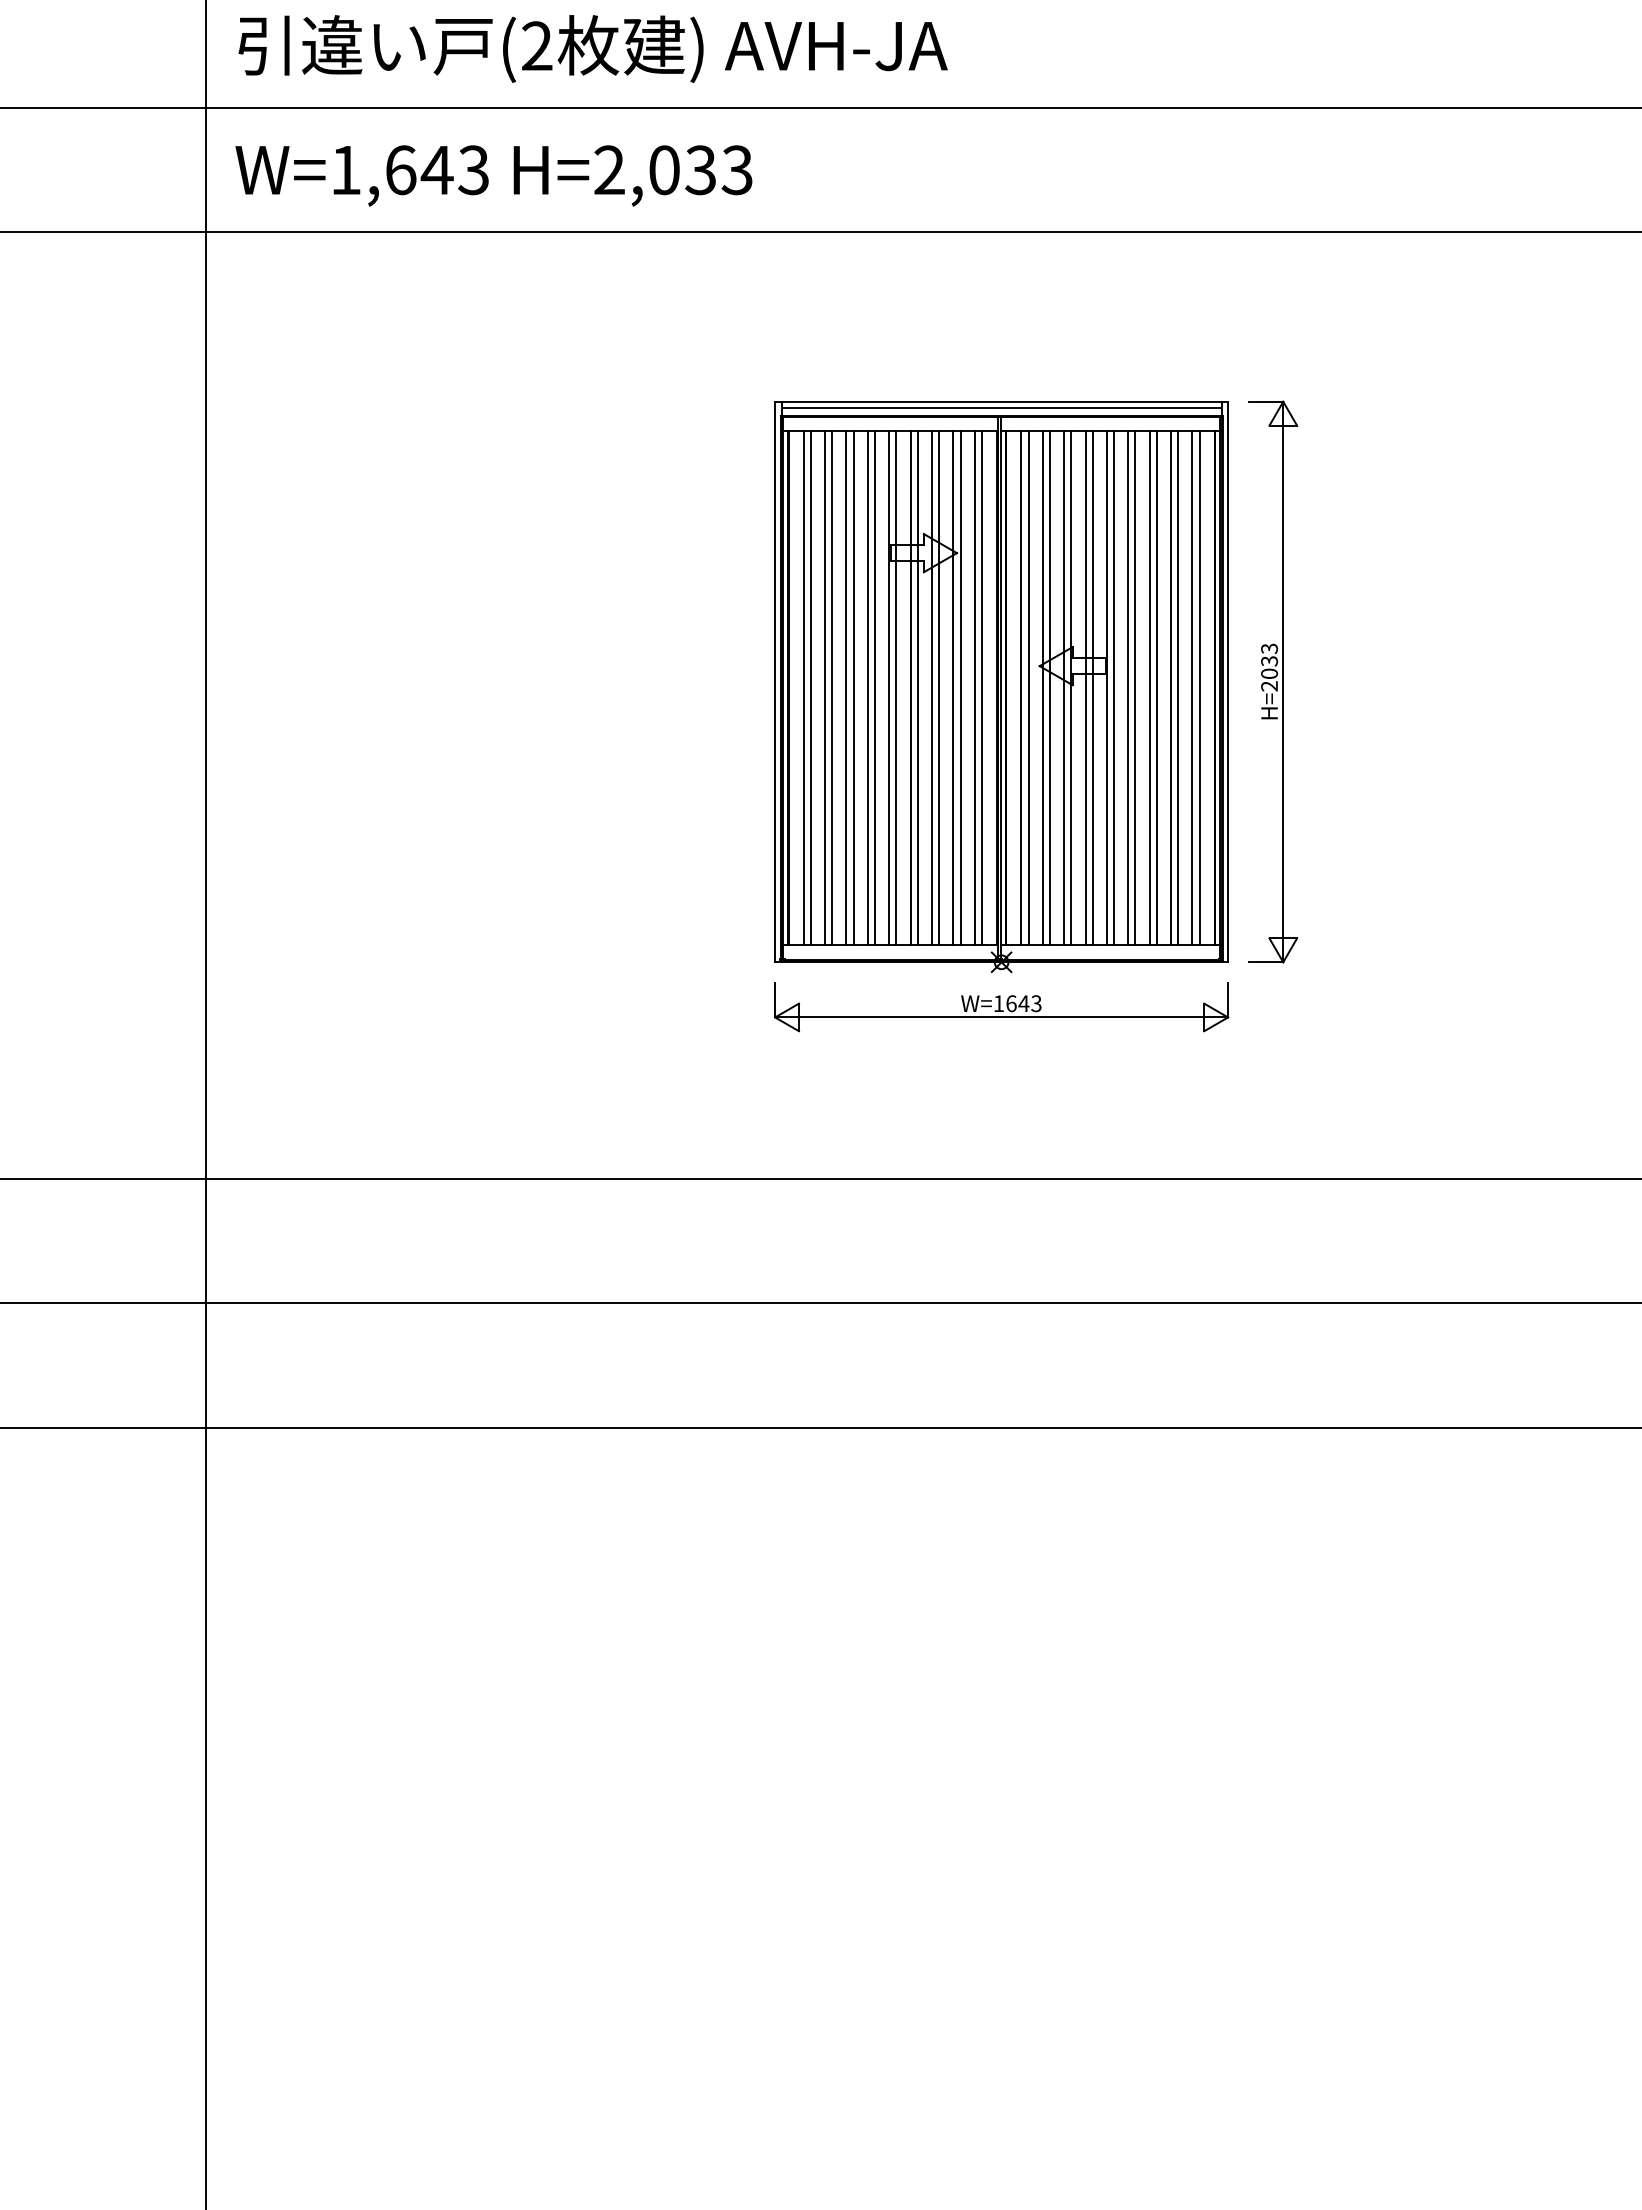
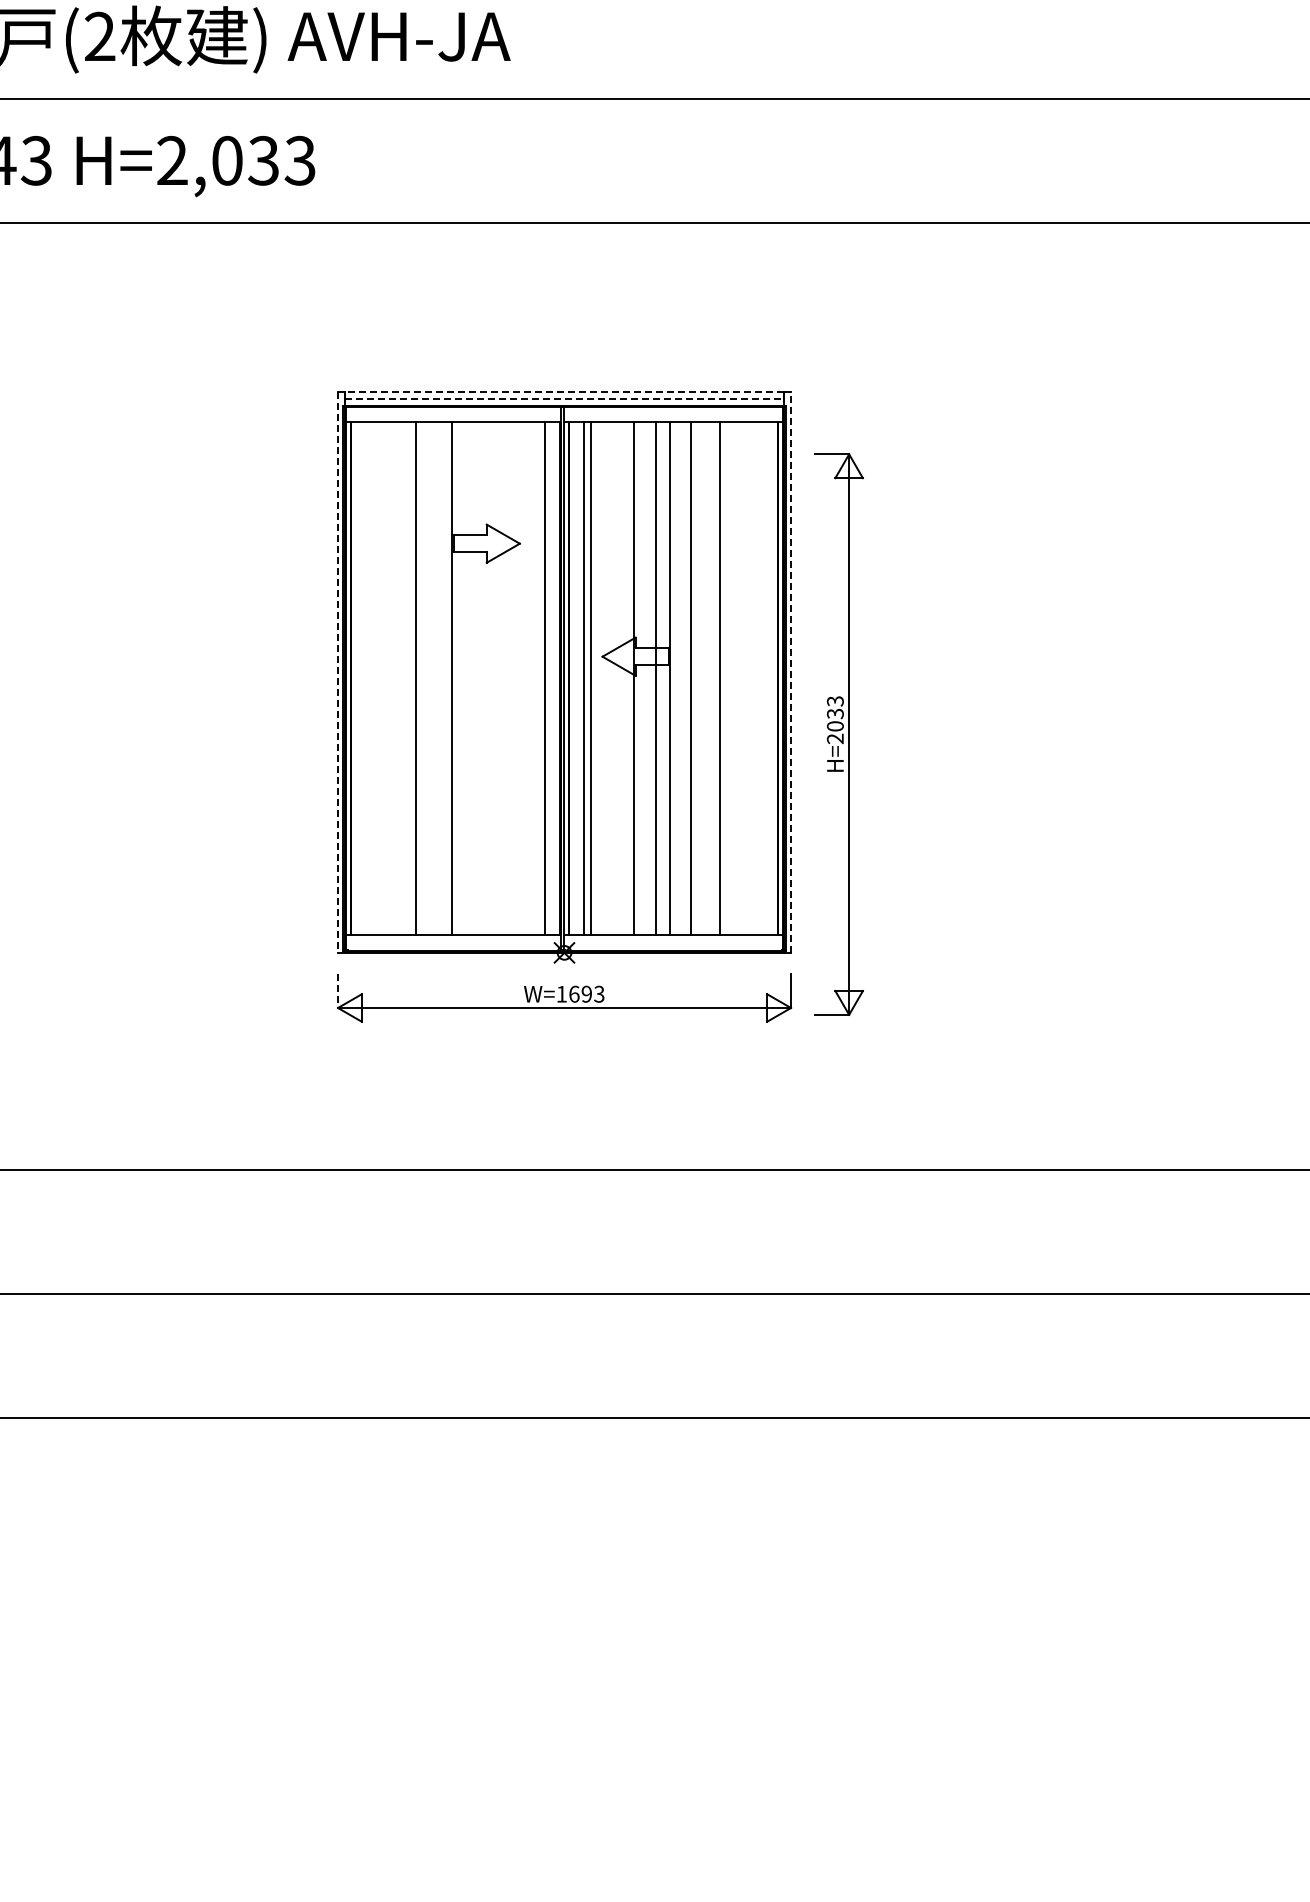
line: (1001, 401) -> (564, 392), solid -> dashed
line: (1001, 408) -> (564, 399), solid -> dashed
line: (1228, 681) -> (791, 672), solid -> dashed
part: (1273, 681) -> (839, 734), moved
line: (775, 682) -> (338, 673), solid -> dashed
line: (803, 687) -> (366, 678), removed
line: (810, 687) -> (373, 678), removed
line: (825, 687) -> (388, 678), removed
line: (832, 687) -> (395, 678), removed
line: (846, 687) -> (409, 678), removed
line: (867, 687) -> (430, 678), removed
line: (875, 687) -> (438, 678), removed
line: (896, 687) -> (459, 678), removed
line: (910, 687) -> (473, 678), removed
line: (917, 687) -> (480, 678), removed
line: (931, 687) -> (494, 678), removed
line: (939, 687) -> (502, 678), removed
line: (953, 687) -> (516, 678), removed
line: (960, 687) -> (523, 678), removed
line: (974, 687) -> (537, 678), removed
line: (1042, 687) -> (605, 678), removed
line: (1049, 687) -> (612, 678), removed
line: (1064, 687) -> (627, 678), removed
line: (1085, 687) -> (648, 678), removed
line: (1114, 687) -> (677, 678), removed
line: (1135, 687) -> (698, 678), removed
line: (1149, 687) -> (712, 678), removed
line: (1171, 687) -> (734, 678), removed
line: (1178, 687) -> (741, 678), removed
line: (1192, 687) -> (755, 678), removed
line: (1199, 687) -> (762, 678), removed
line: (775, 1000) -> (338, 991), solid -> dashed
text: (1023, 1003) -> (586, 994), W=1643 -> W=1693

